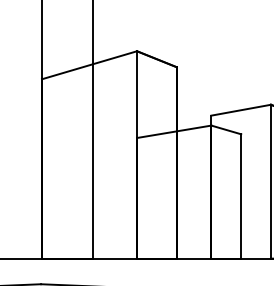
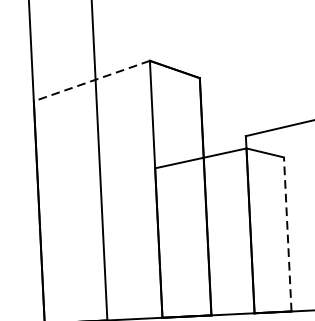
line: (89, 65) -> (91, 81), solid -> dashed
line: (241, 195) -> (288, 233), solid -> dashed

